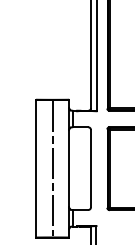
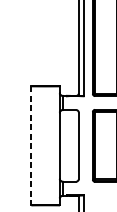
line: (36, 168) -> (31, 145), solid -> dashed
line: (52, 168) -> (45, 145), removed

